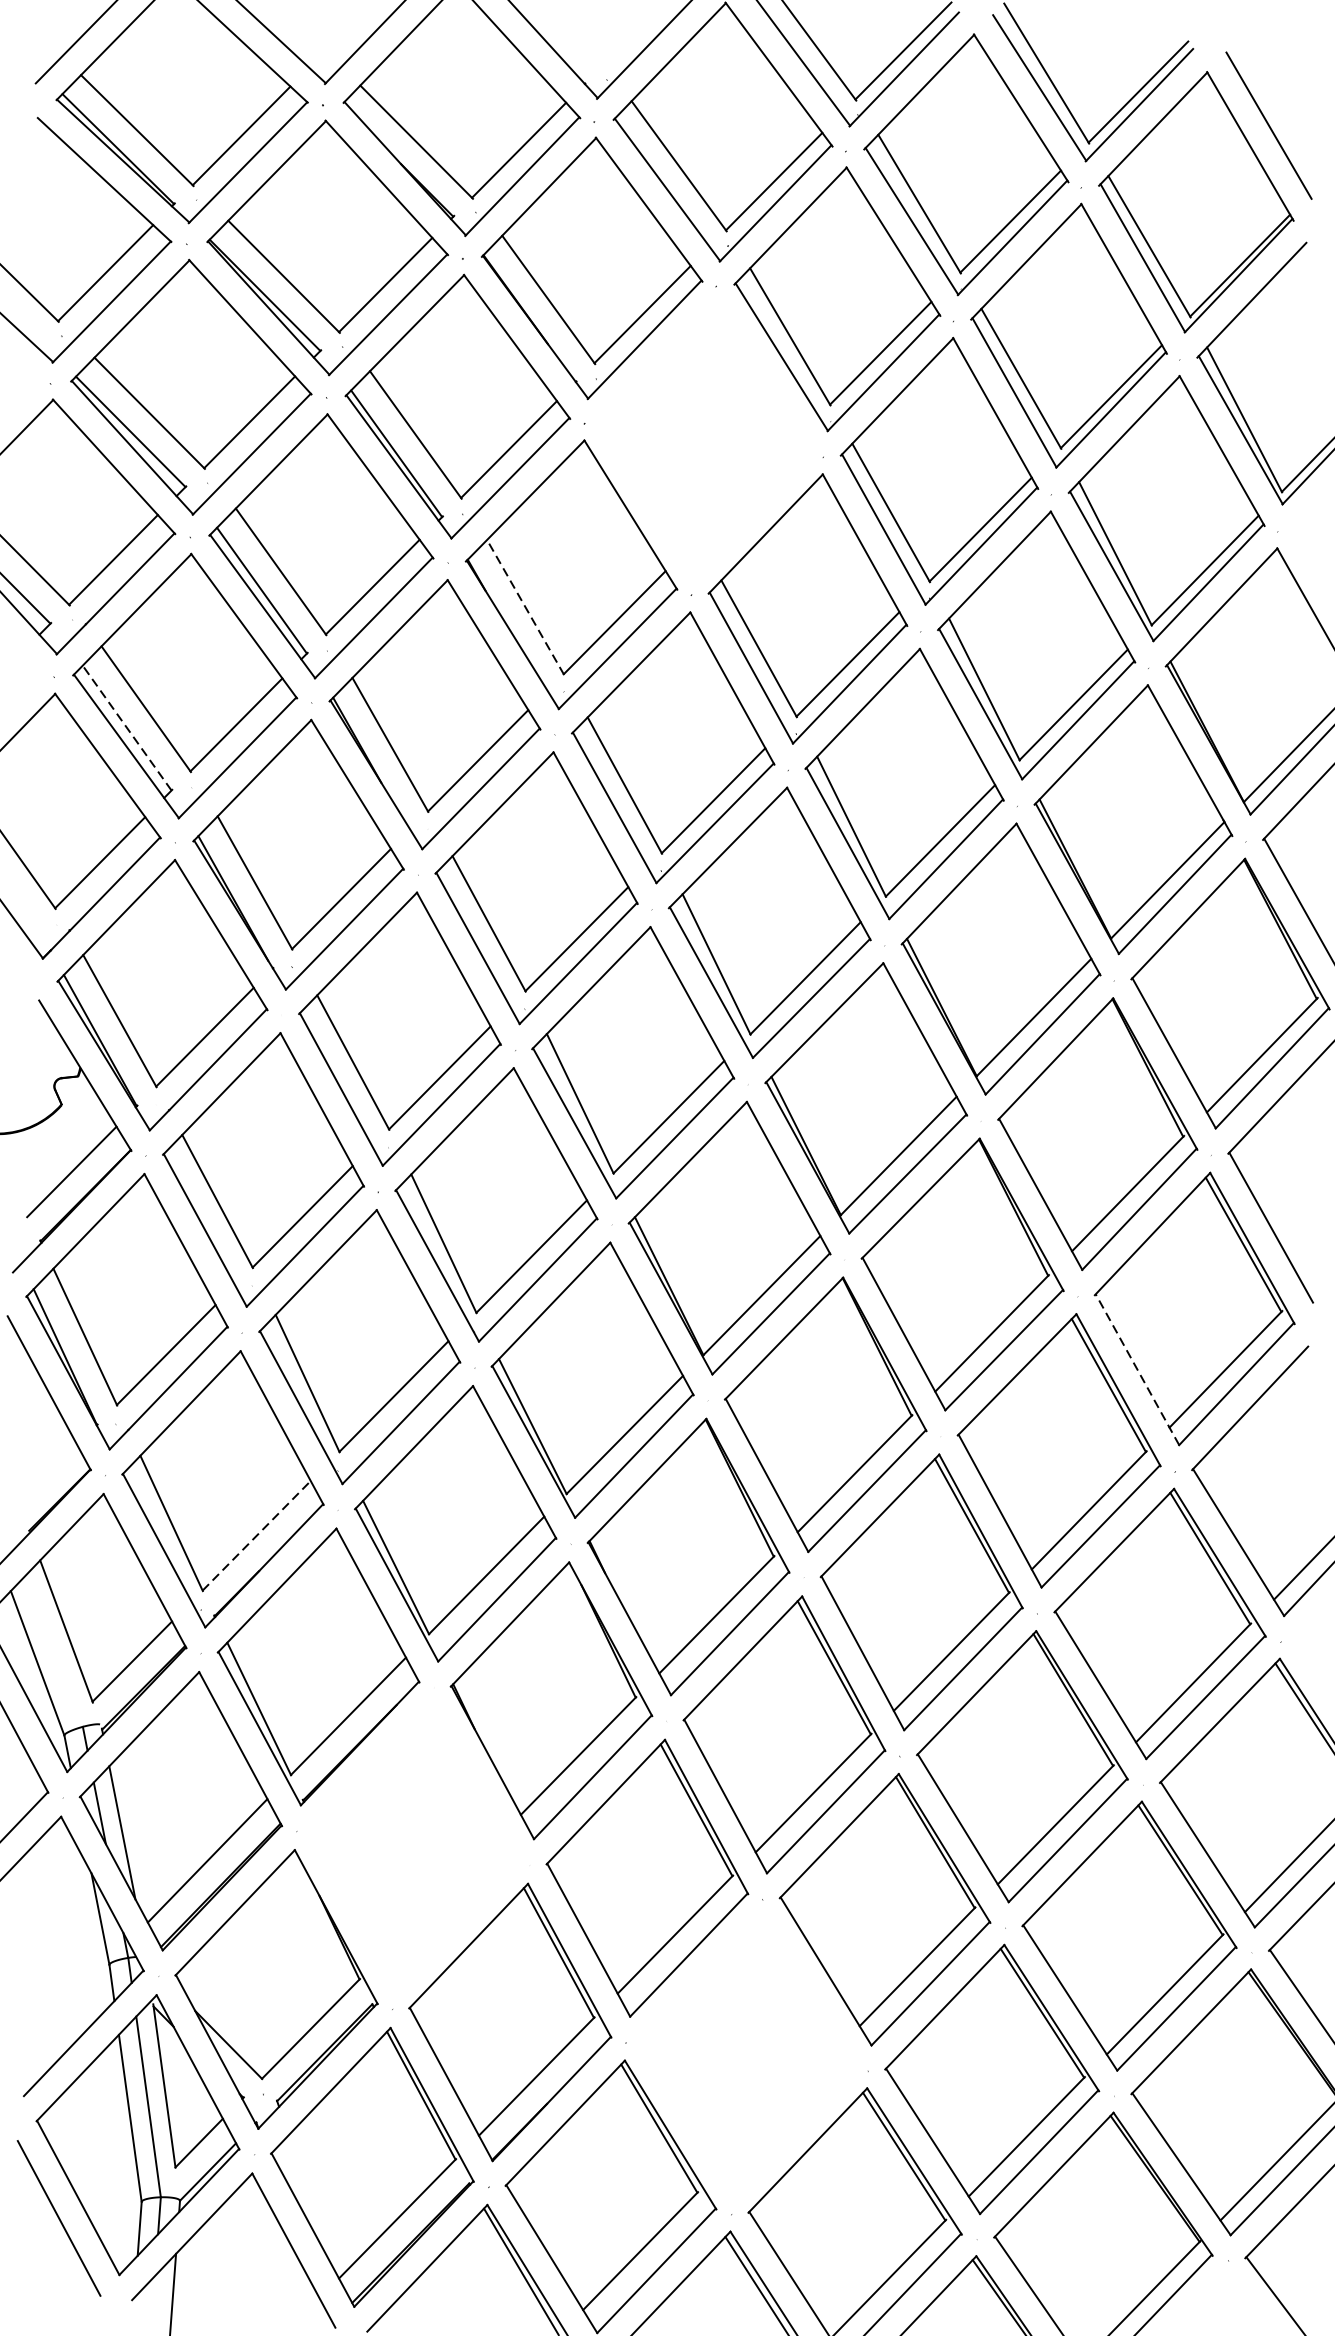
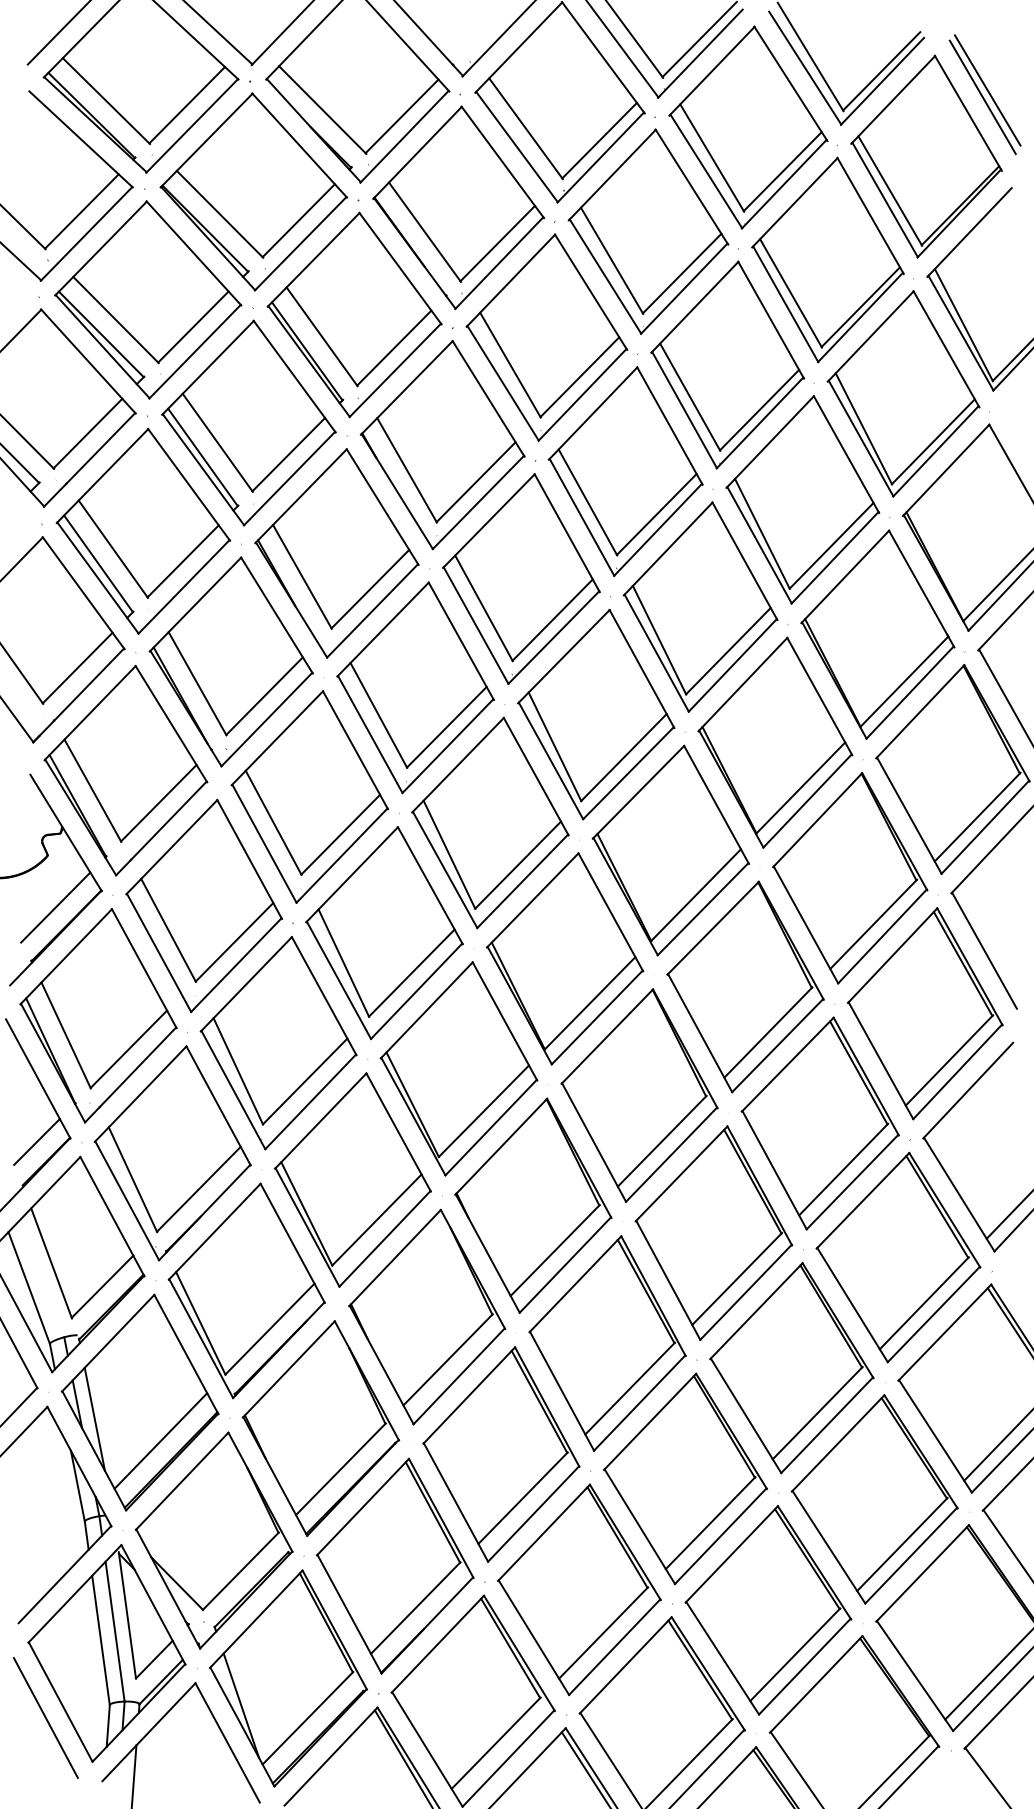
line: (1275, 116) -> (987, 90), added
part: (705, 435) -> (546, 337), added
line: (524, 606) -> (406, 469), dashed -> solid
line: (127, 727) -> (98, 563), dashed -> solid
line: (1136, 1369) -> (880, 1060), dashed -> solid
line: (47, 1474) -> (36, 1141), added
line: (256, 1536) -> (198, 1189), dashed -> solid
part: (413, 1844) -> (320, 1428), added
part: (748, 2052) -> (579, 1589), added
line: (310, 2202) -> (240, 1705), added

